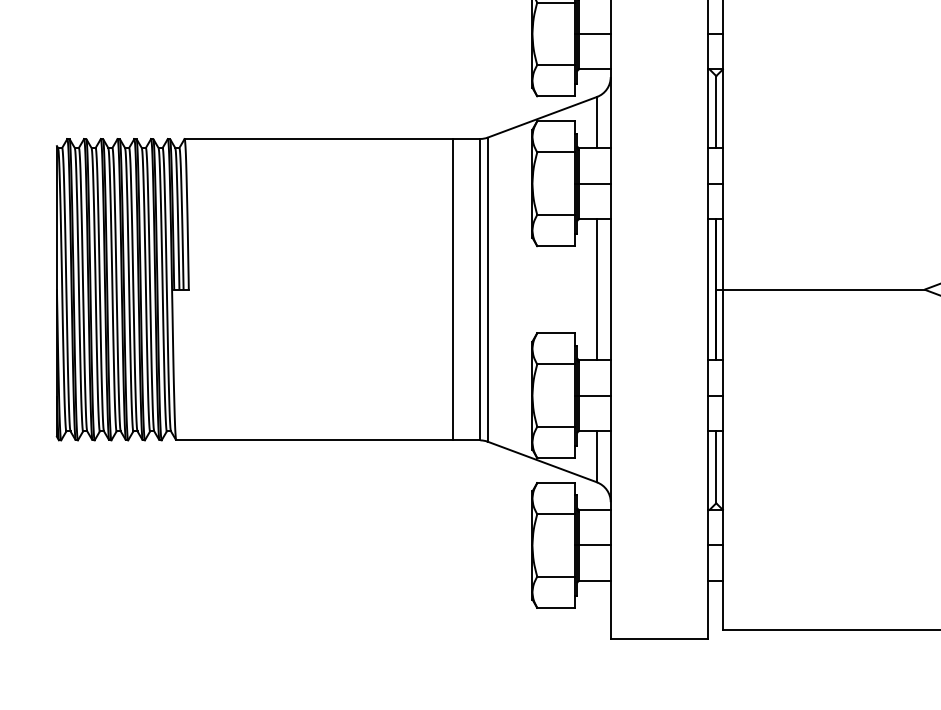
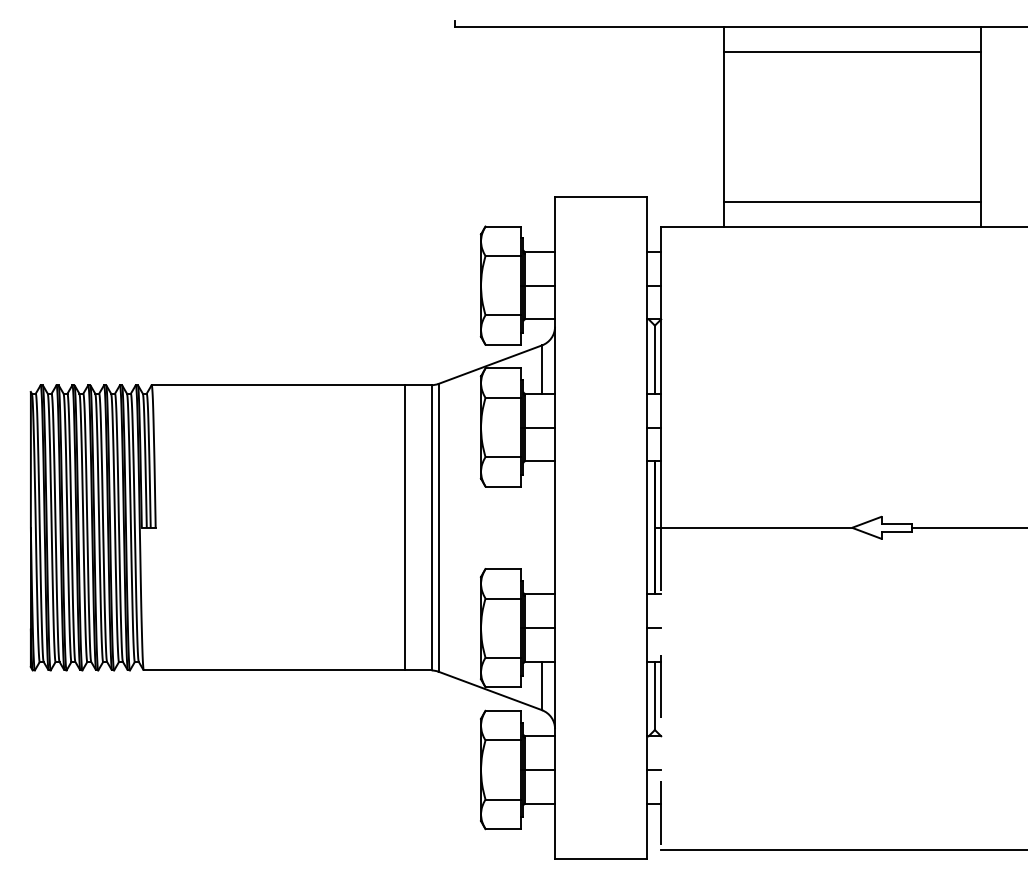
line: (597, 289) -> (542, 527), removed
line: (723, 460) -> (661, 689), solid -> dashed

